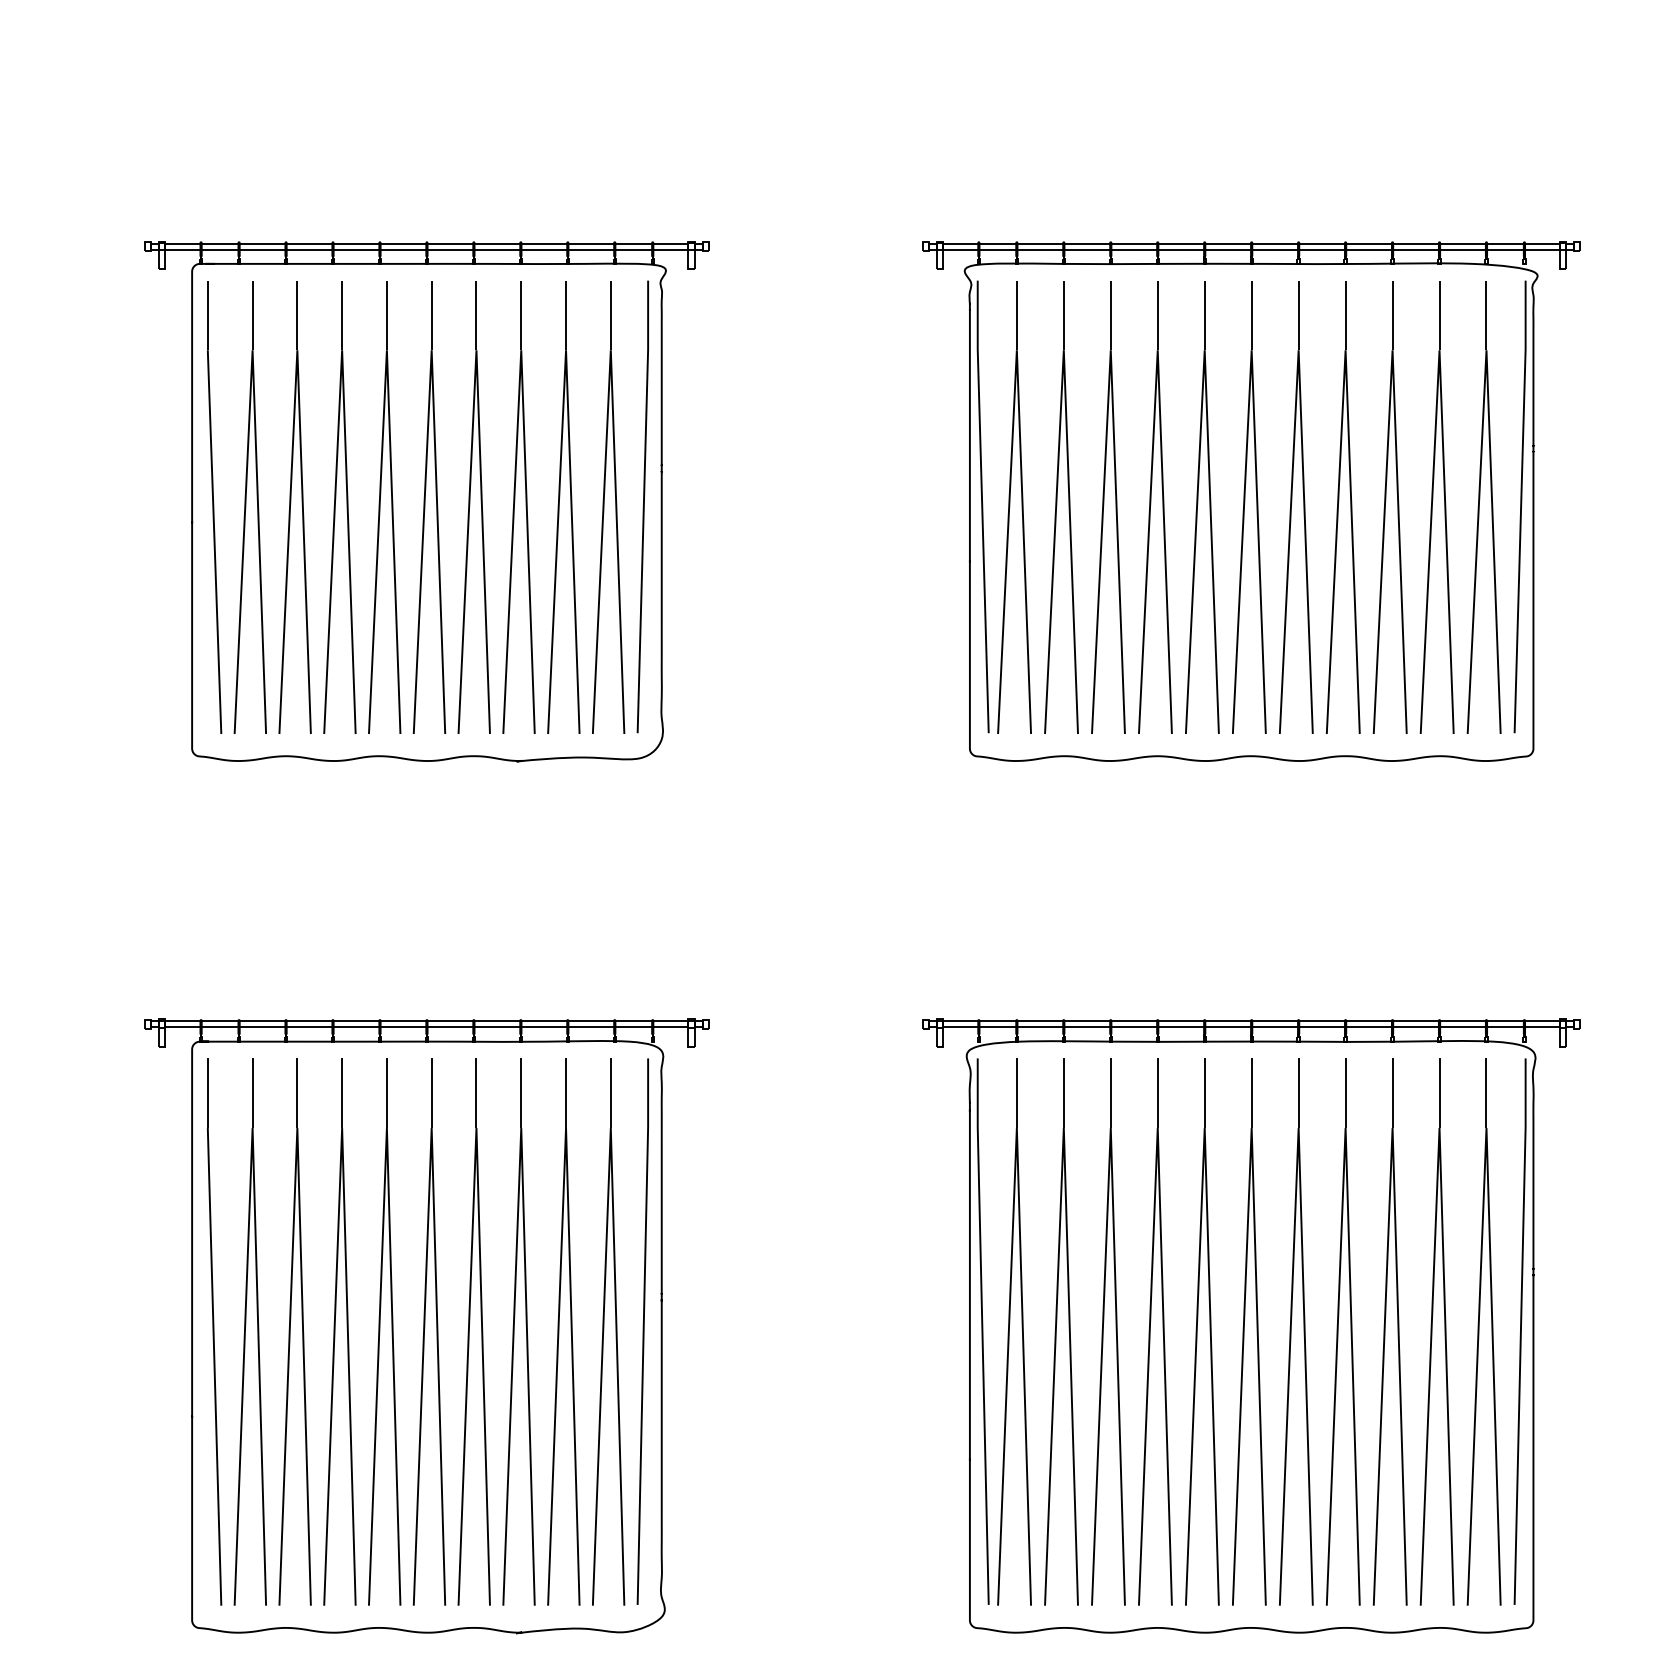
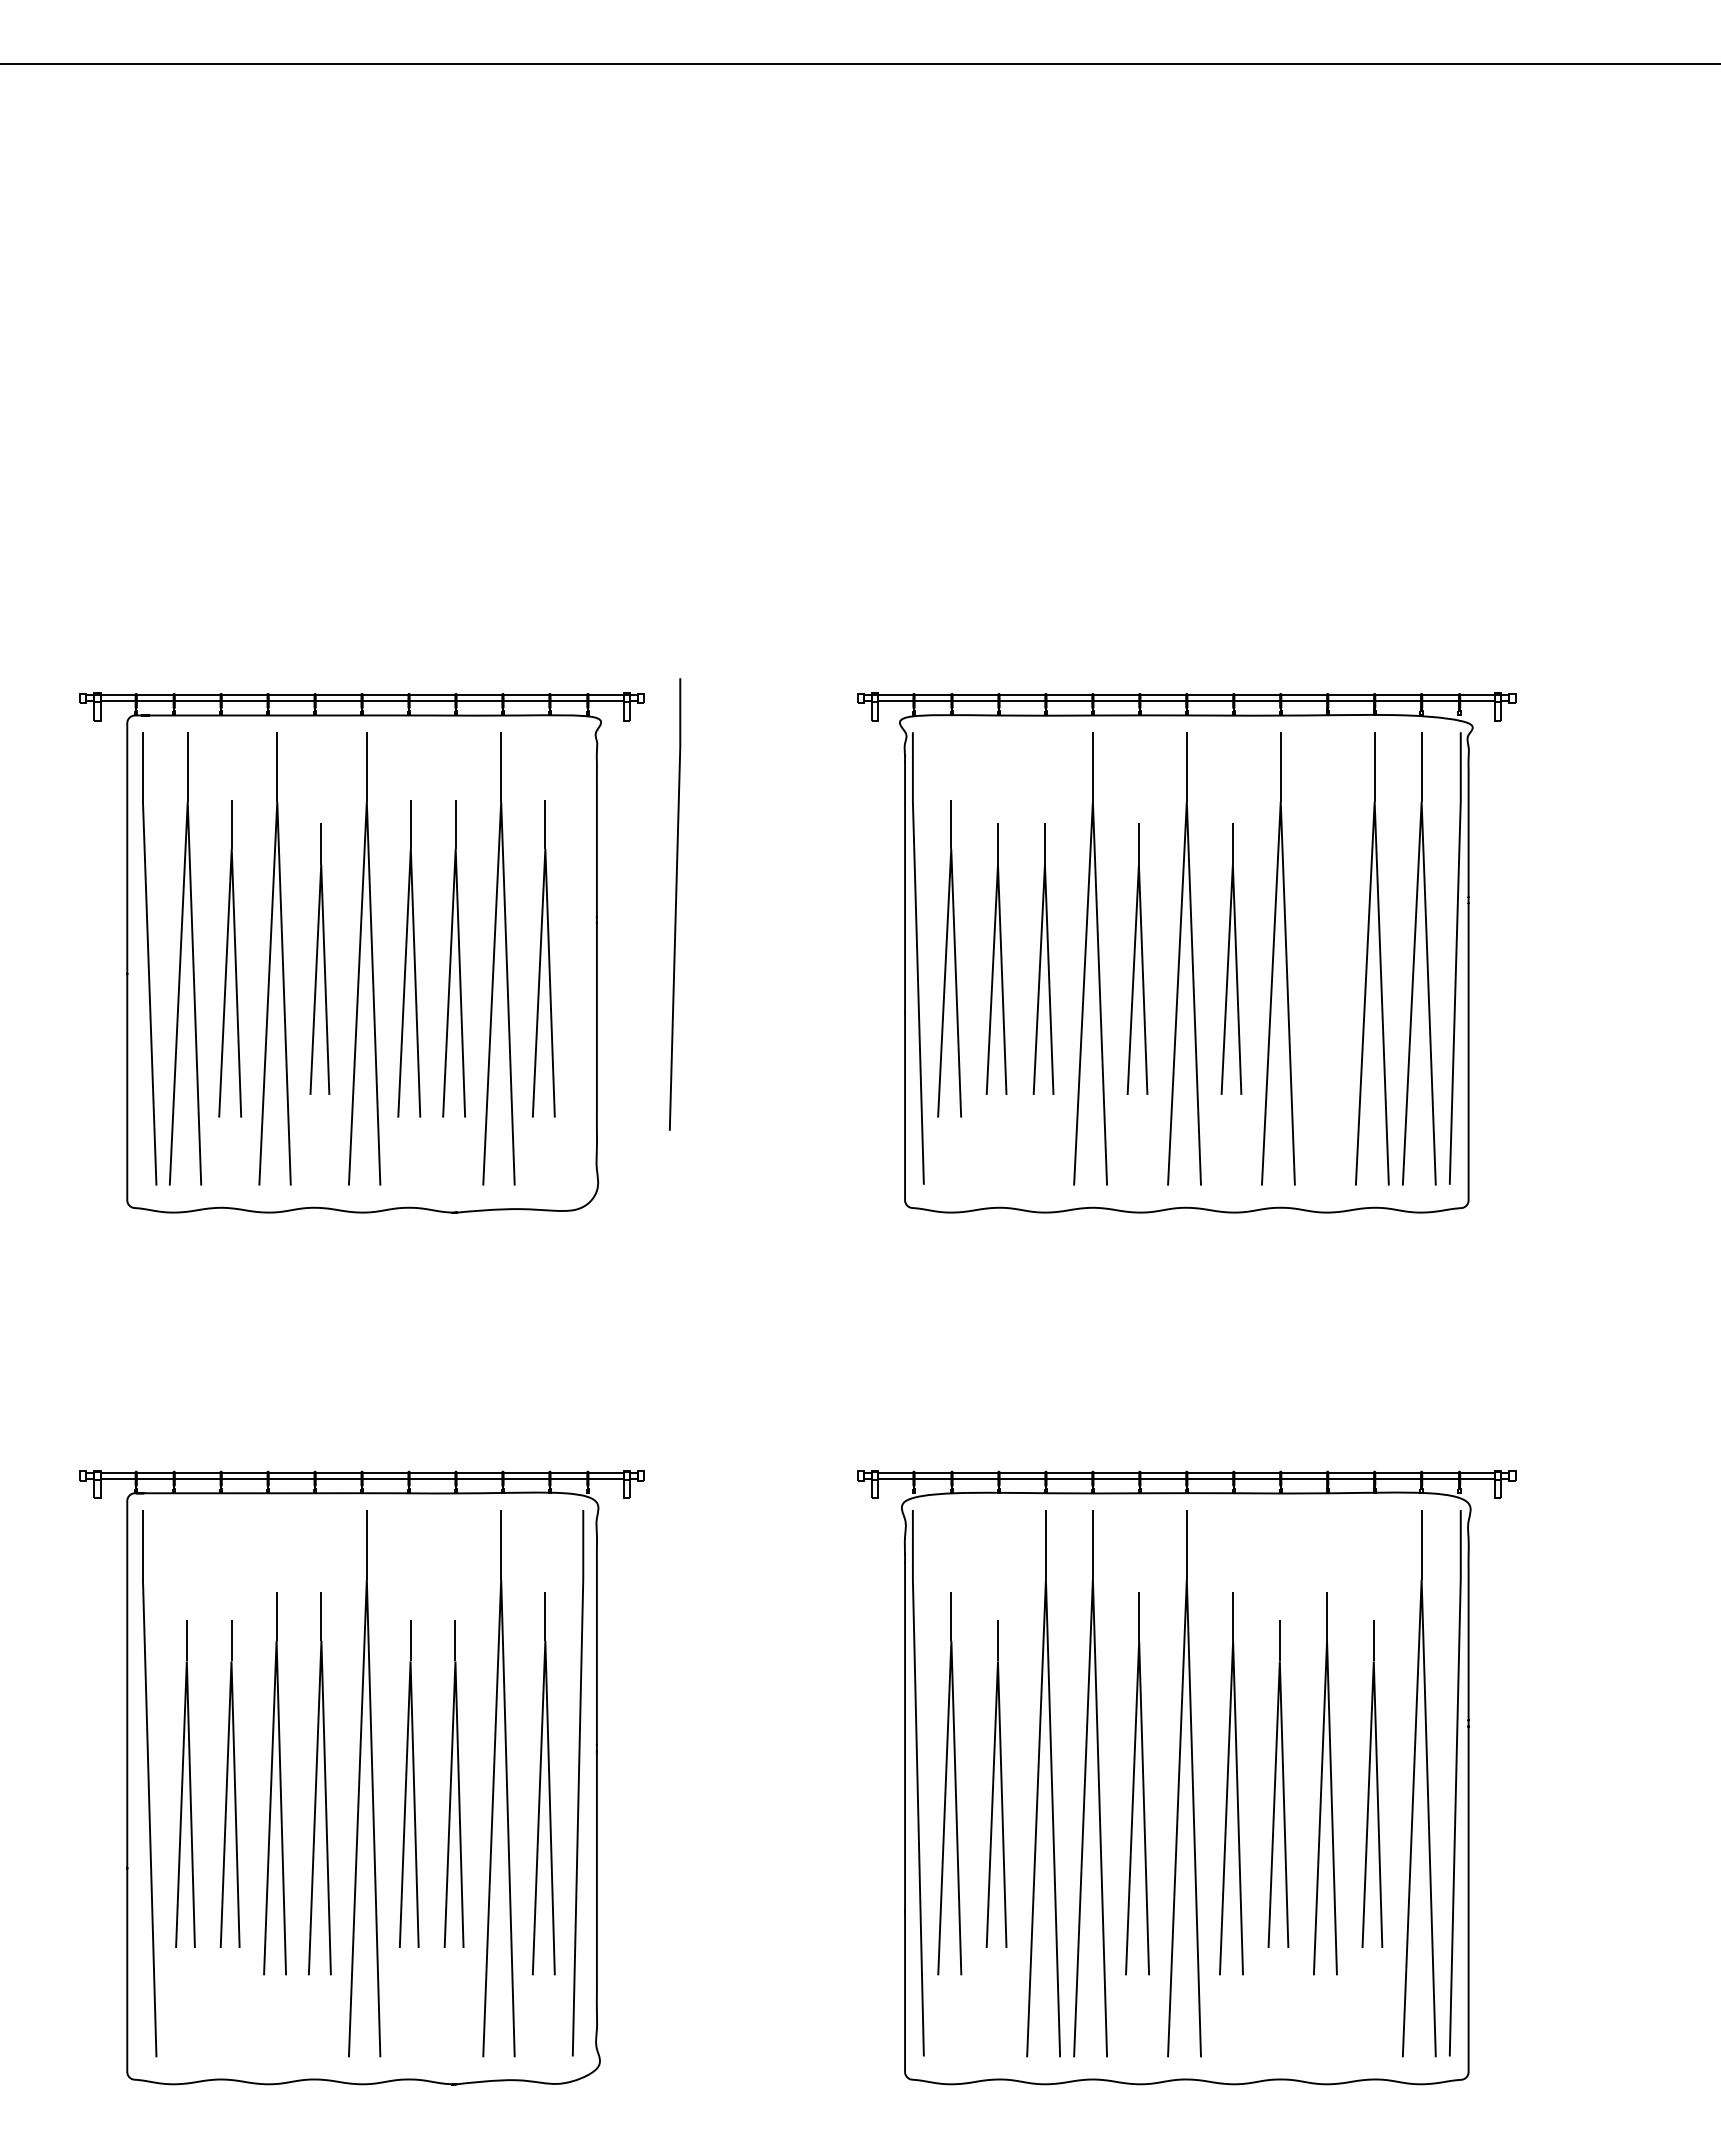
part: (294, 506) -> (229, 958), size x0.7
part: (384, 506) -> (319, 958), size x0.6
part: (473, 506) -> (408, 958), size x0.7
part: (518, 506) -> (453, 958), size x0.7
part: (608, 506) -> (543, 958), size x0.7
line: (643, 506) -> (675, 904), moved
part: (1014, 506) -> (949, 958), size x0.7
part: (1061, 506) -> (996, 958), size x0.6
part: (1108, 506) -> (1043, 958), size x0.6
part: (1202, 506) -> (1137, 958), size x0.6
part: (1296, 506) -> (1231, 958), size x0.6
part: (1390, 506) -> (1325, 958), removed
part: (250, 1331) -> (185, 1783), size x0.6
part: (294, 1331) -> (229, 1783), size x0.6
part: (339, 1331) -> (274, 1783), size x0.7
part: (384, 1331) -> (319, 1783), size x0.7
part: (473, 1331) -> (408, 1783), size x0.6
part: (518, 1331) -> (453, 1783), size x0.6
part: (608, 1331) -> (543, 1783), size x0.7
part: (1014, 1331) -> (949, 1783), size x0.7
part: (1061, 1331) -> (996, 1783), size x0.6
part: (1202, 1331) -> (1137, 1783), size x0.7
part: (1296, 1331) -> (1231, 1783), size x0.7
part: (1343, 1331) -> (1278, 1783), size x0.6
part: (1390, 1331) -> (1325, 1783), size x0.7
part: (1437, 1331) -> (1372, 1783), size x0.6

